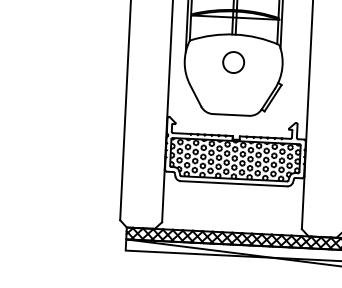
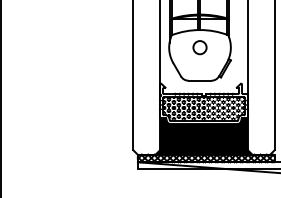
fill: (232, 202) -> (203, 135), added

